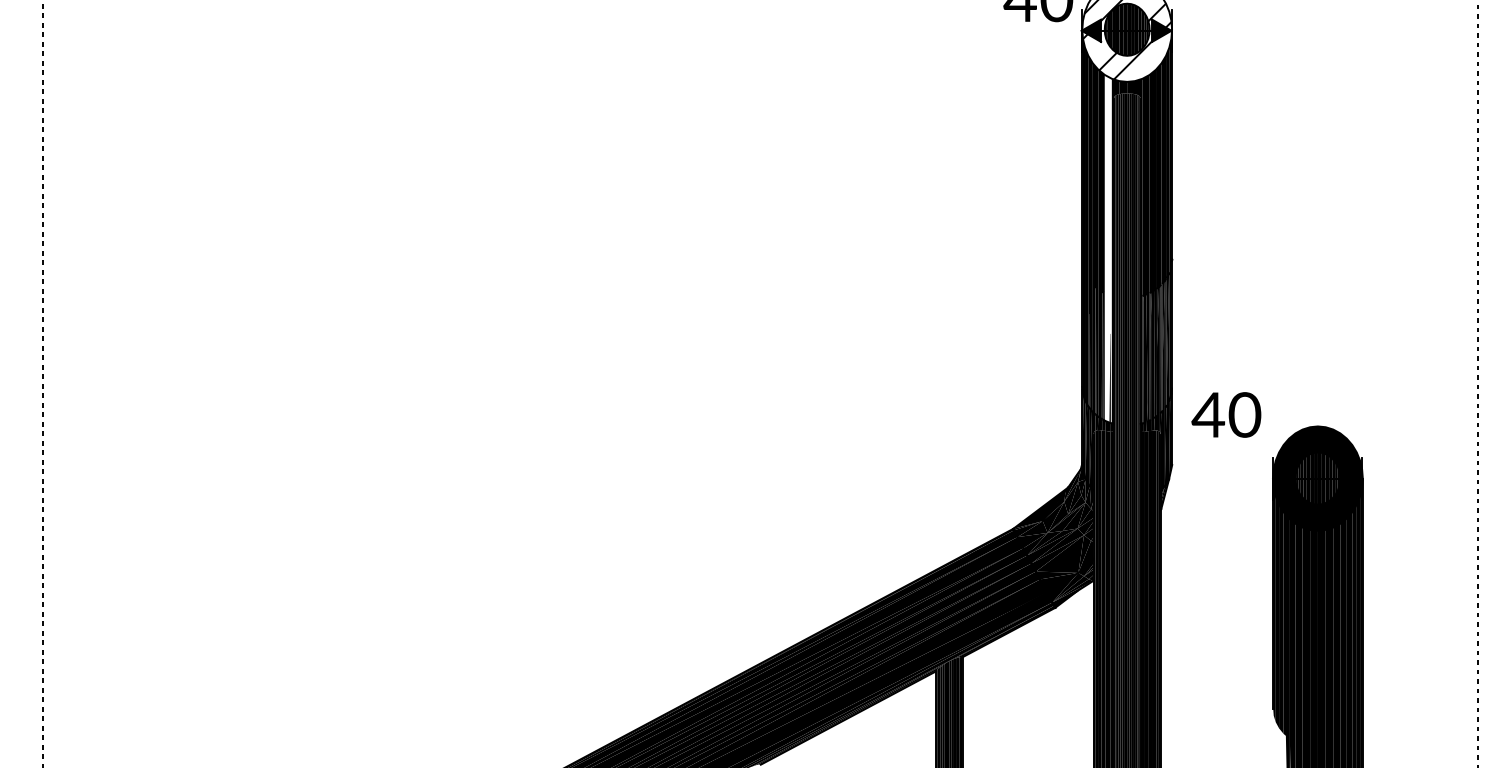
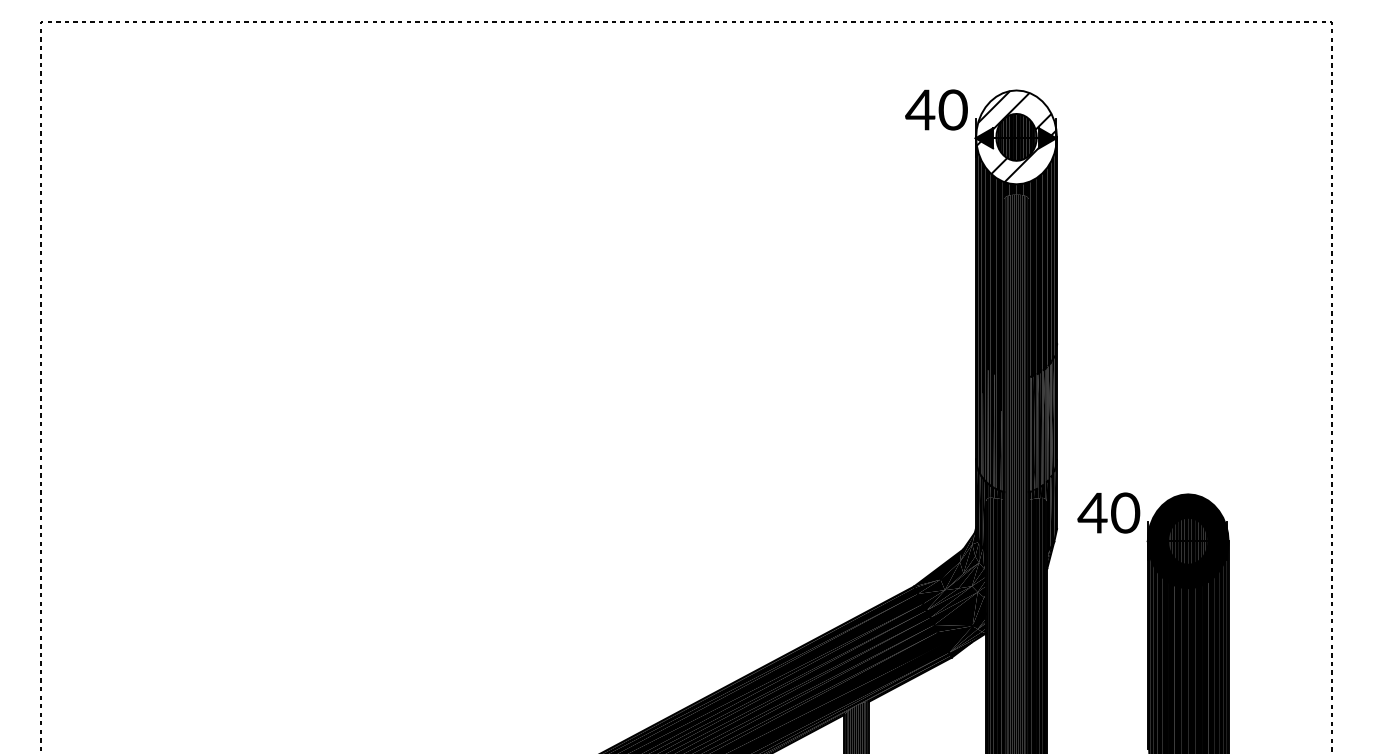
fill: (1108, 248) -> (999, 334), added
text: (1226, 414) -> (1108, 512), moved

